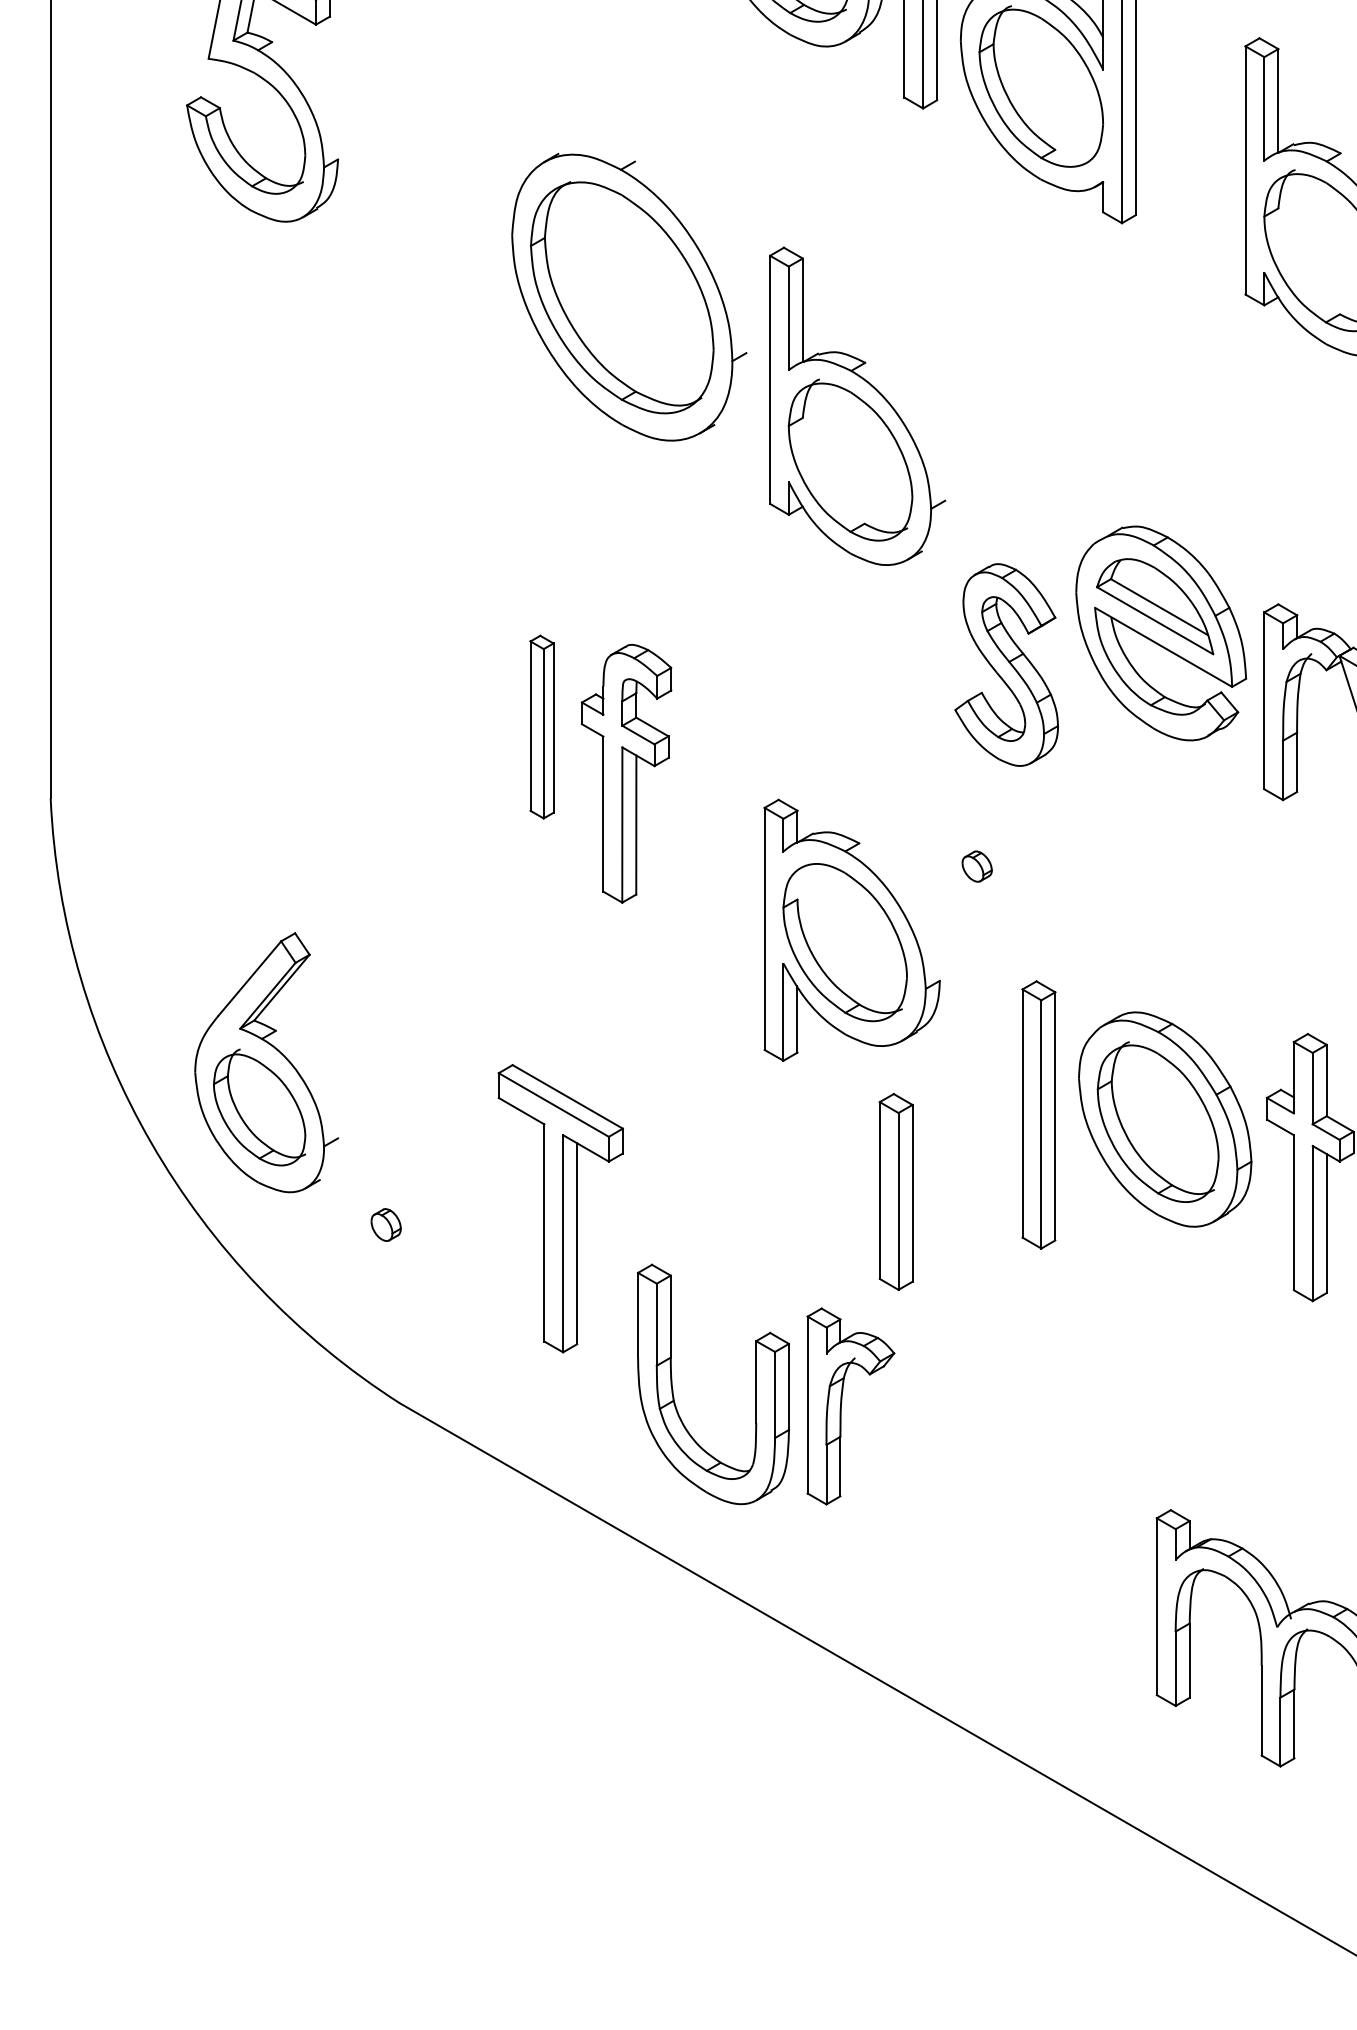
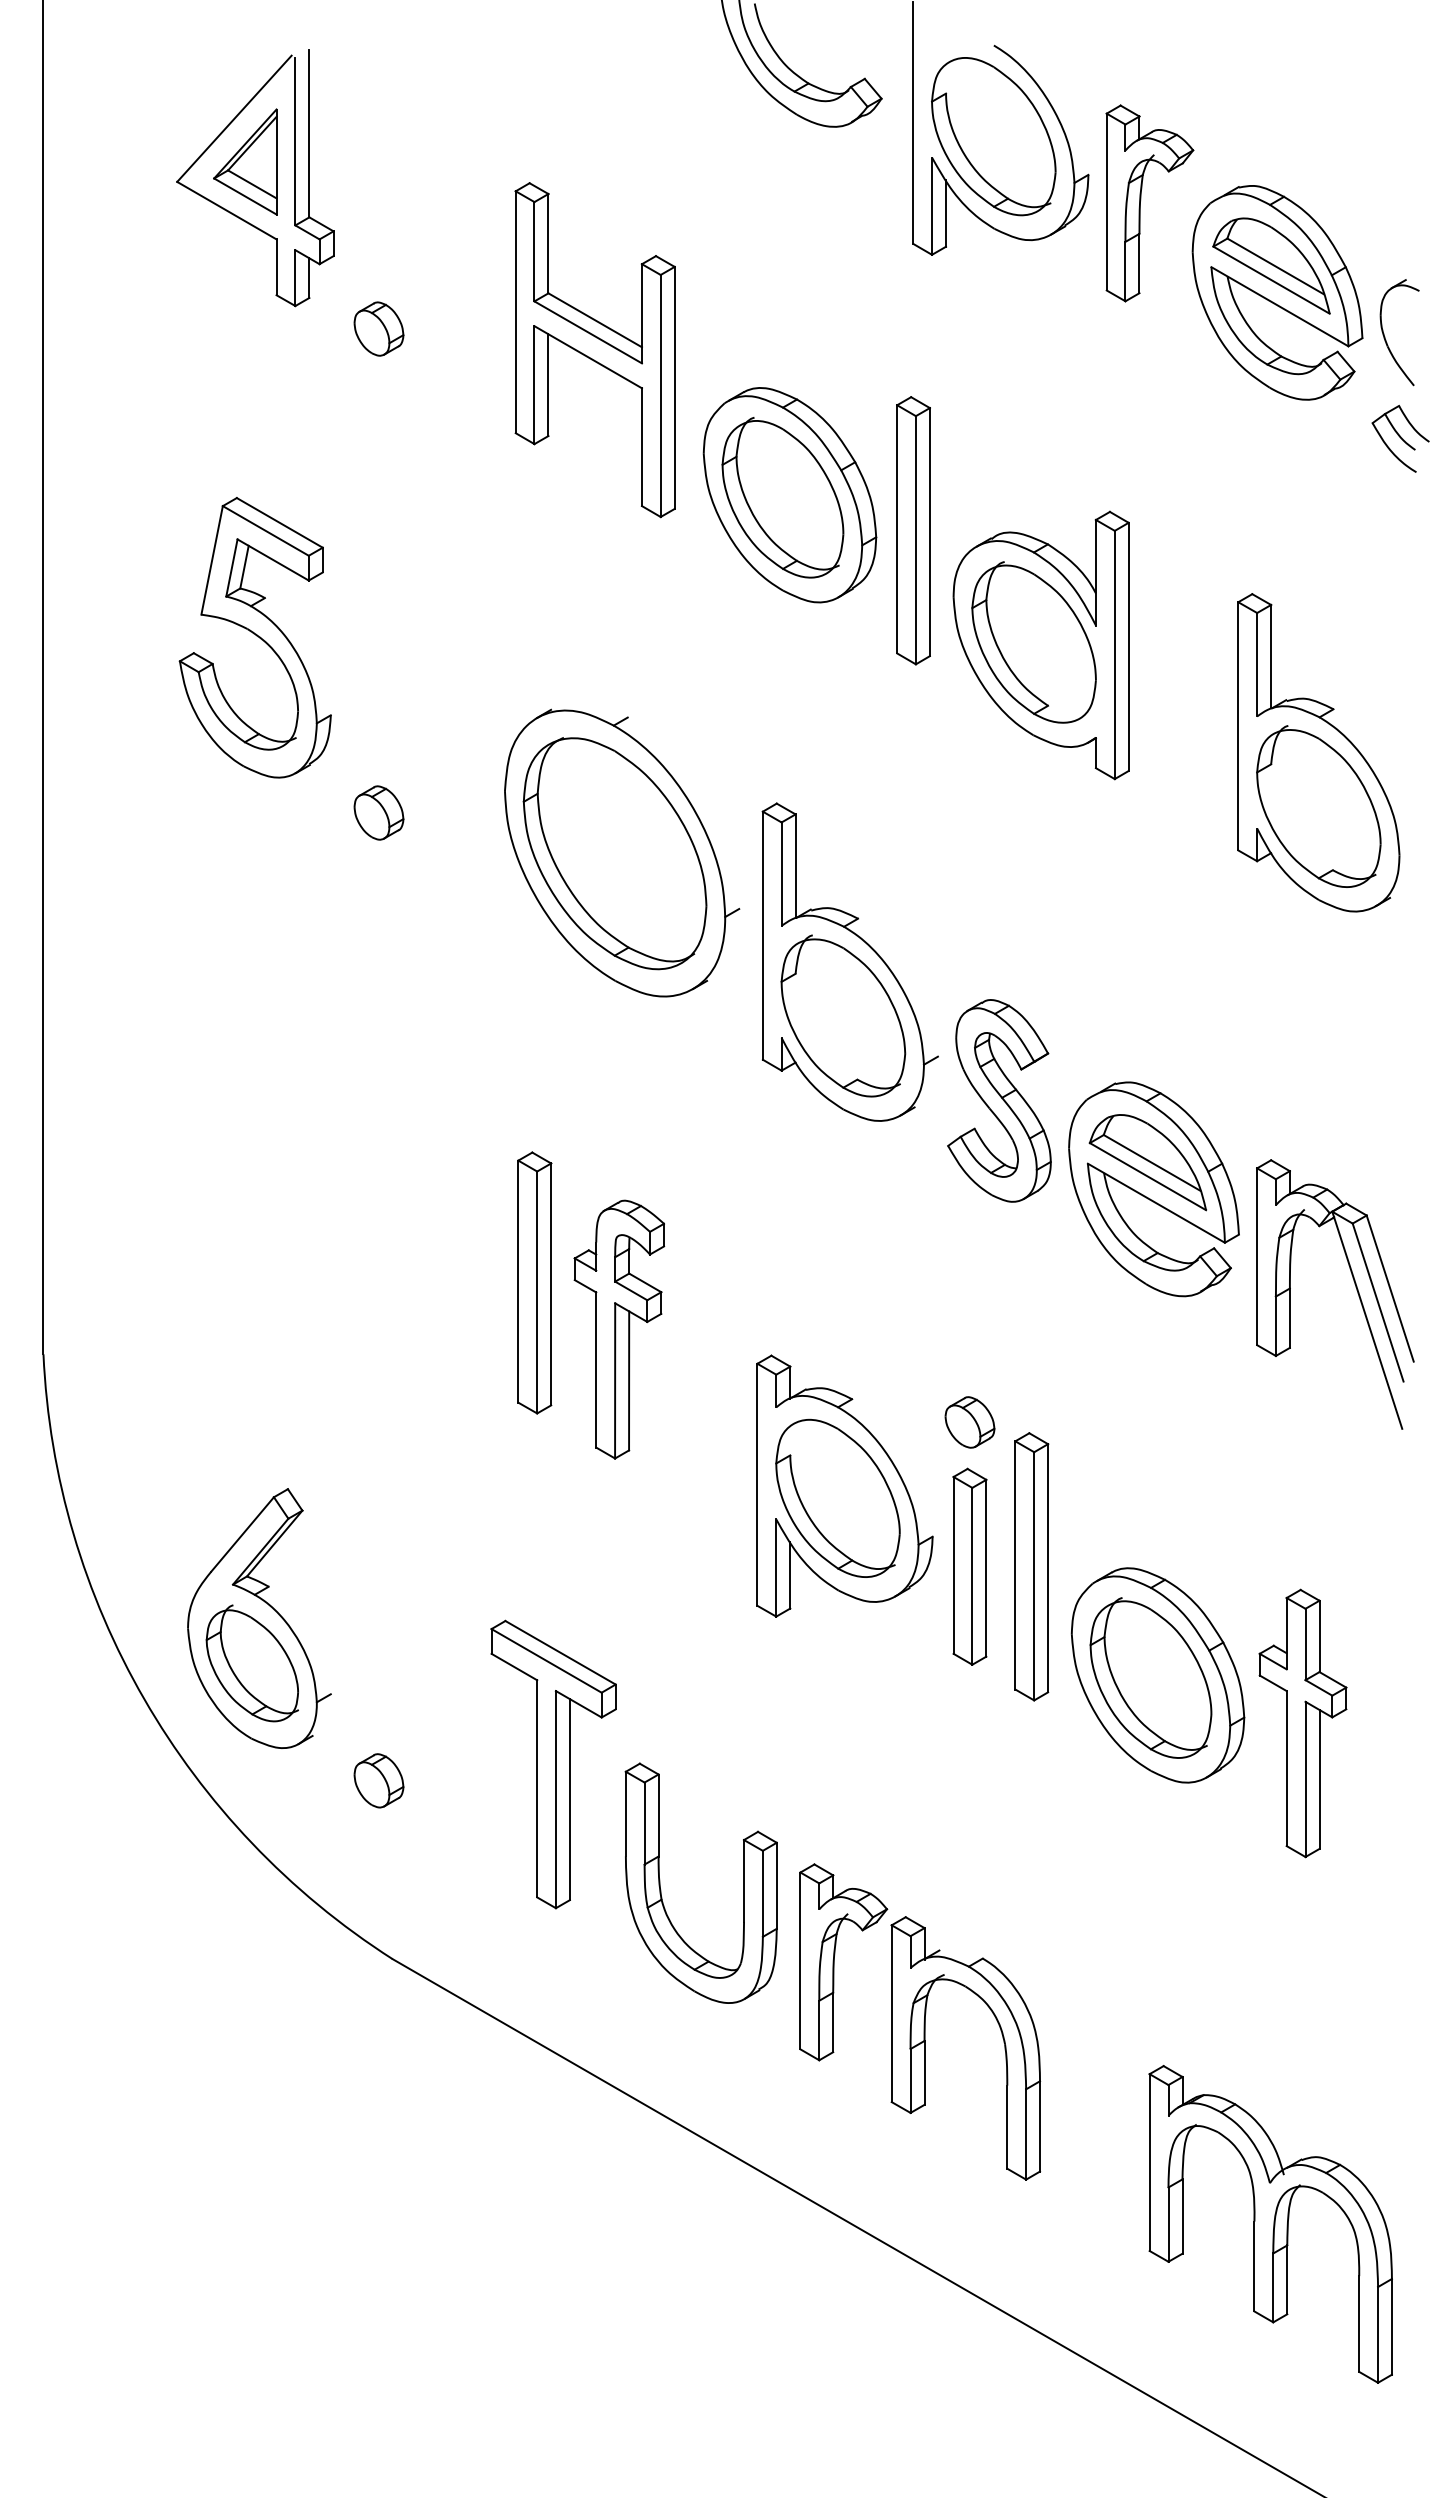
part: (385, 256) -> (378, 812), added
part: (1006, 664) -> (999, 1100), moved
part: (541, 726) -> (534, 1282), size x1.43
part: (976, 866) -> (969, 1422), size x1.67
part: (1038, 1114) -> (1031, 1566), moved
part: (895, 1191) -> (969, 1566), moved
part: (385, 1224) -> (378, 1780), size x1.67
part: (673, 1390) -> (661, 1889), moved
part: (1009, 1482) -> (1002, 2038), added

